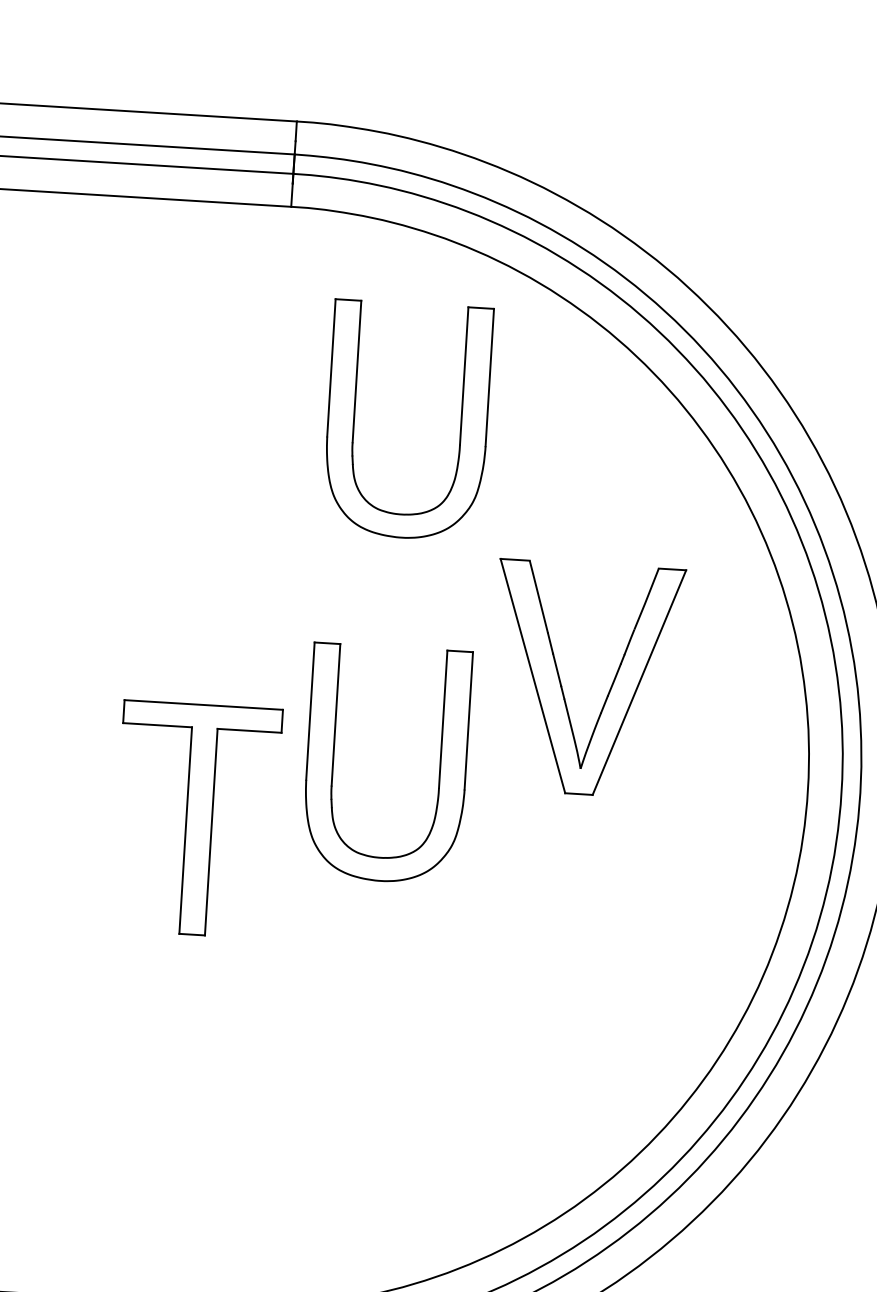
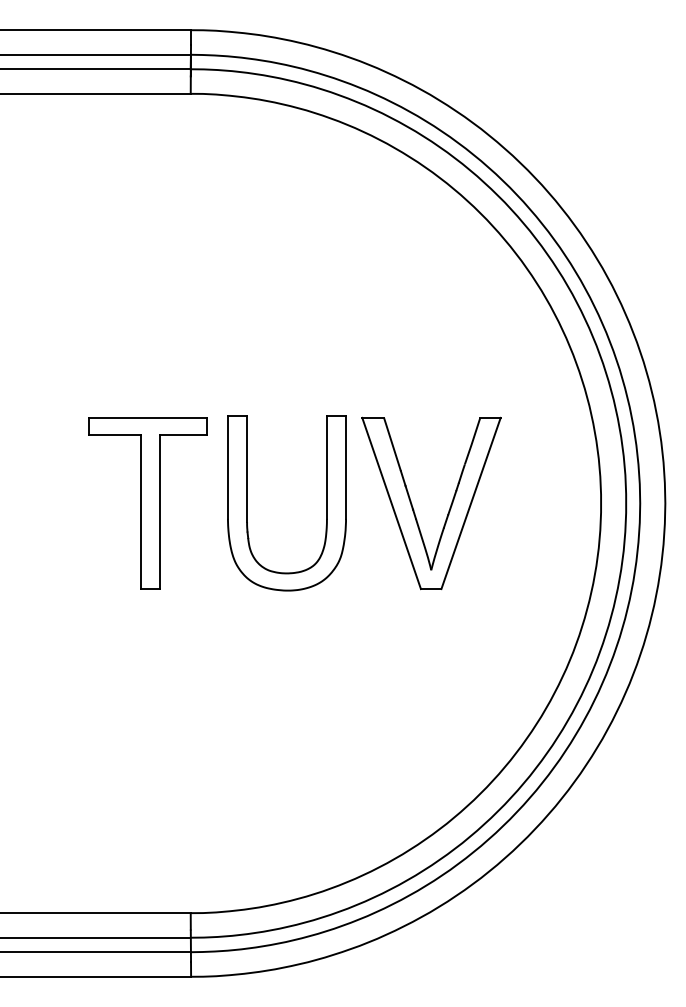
part: (354, 417) -> (247, 247), removed
part: (563, 686) -> (414, 509), moved
part: (195, 819) -> (147, 503), moved

